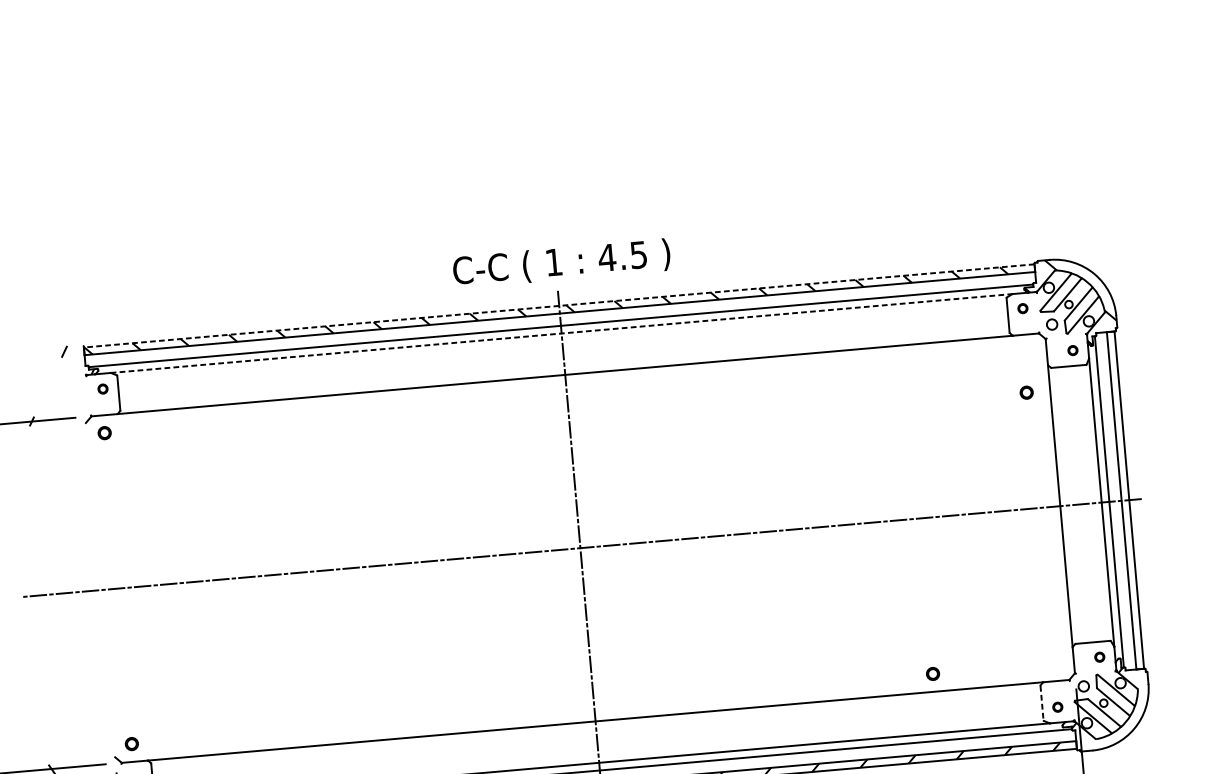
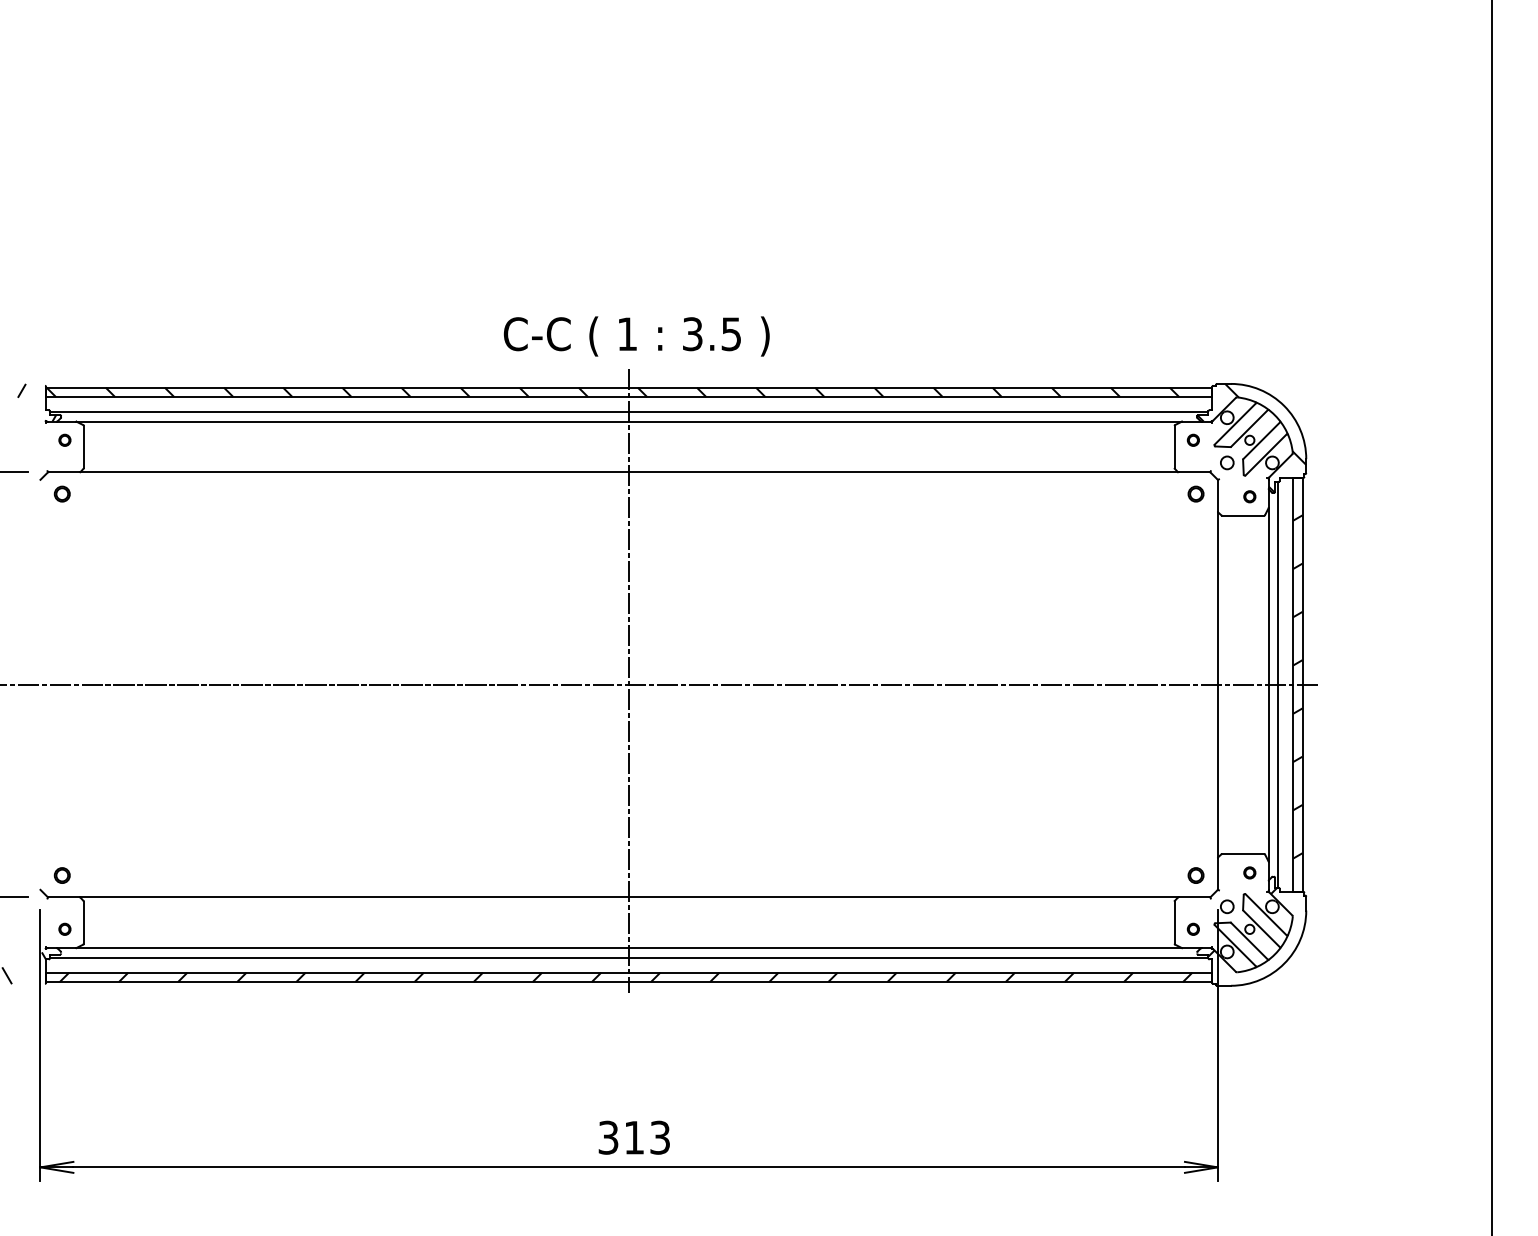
text: (607, 258) -> (692, 334), 4.5 -> 3.5
line: (558, 305) -> (628, 387), dashed -> solid
line: (561, 333) -> (629, 421), dashed -> solid
circle: (1026, 392) -> (1195, 493), moved
hatch: (1125, 501) -> (1297, 686), added
circle: (932, 673) -> (1195, 875), moved
line: (1041, 703) -> (1174, 923), dashed -> solid

